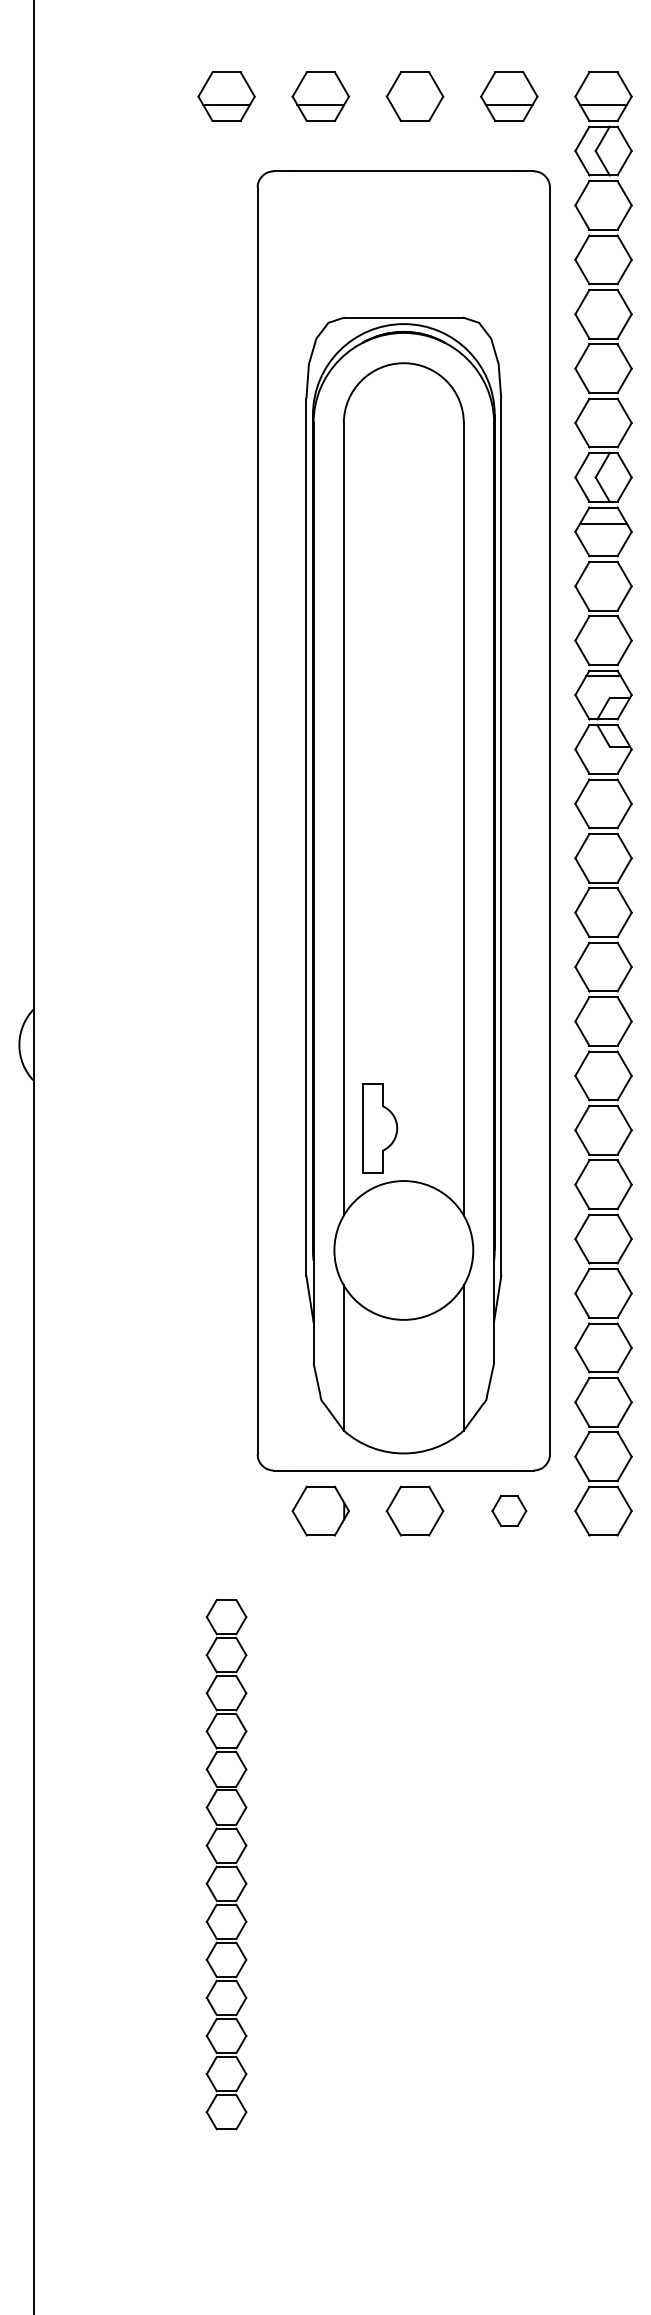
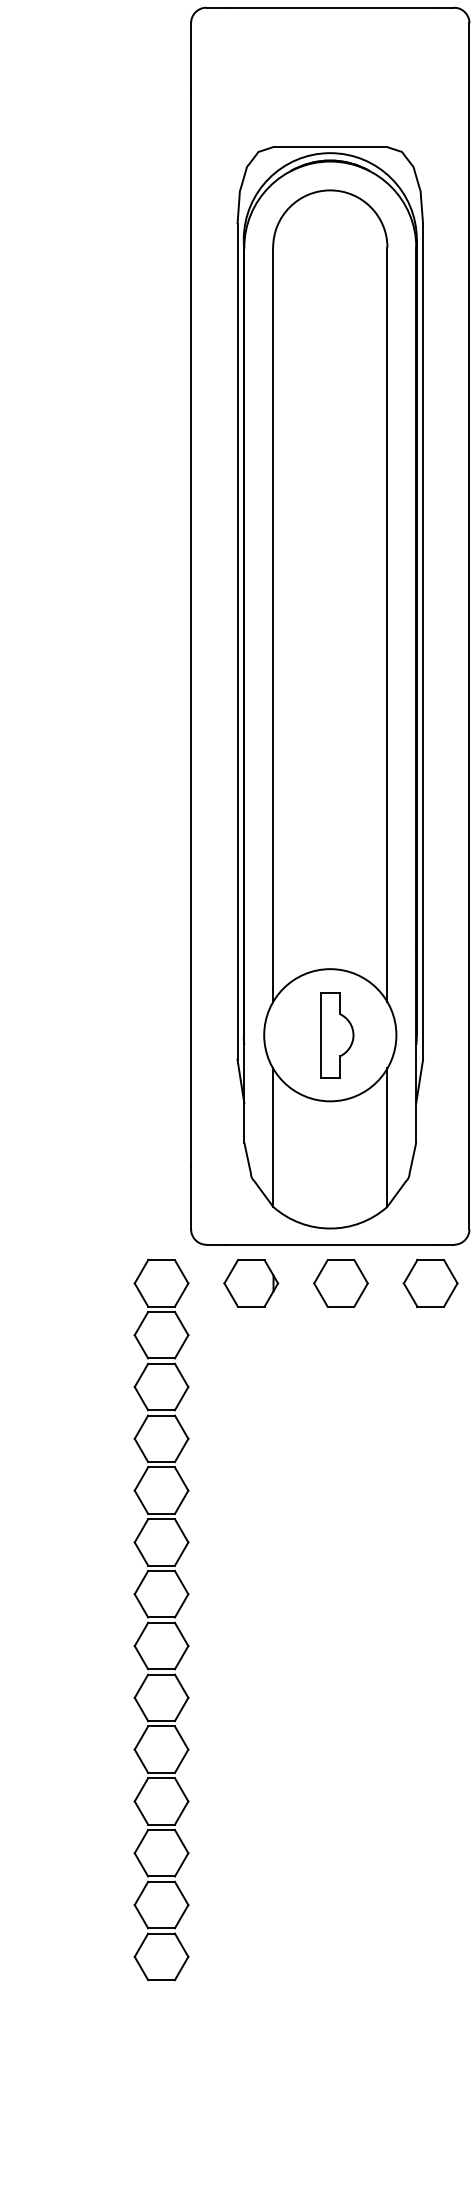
part: (380, 1128) -> (337, 1035), moved
part: (509, 1510) -> (430, 1282), size x1.67
part: (226, 1864) -> (161, 1619), size x1.43

